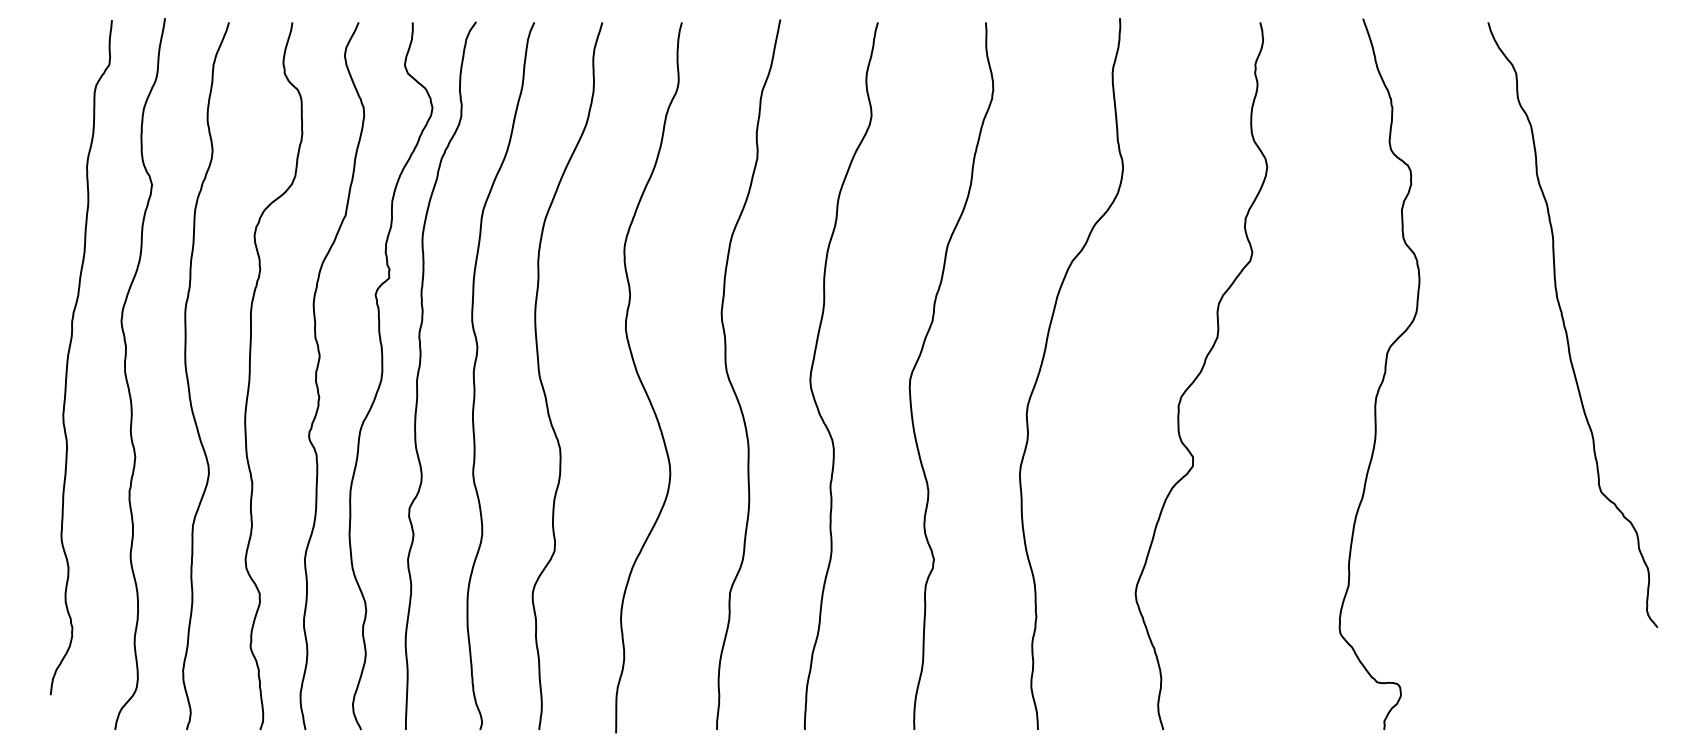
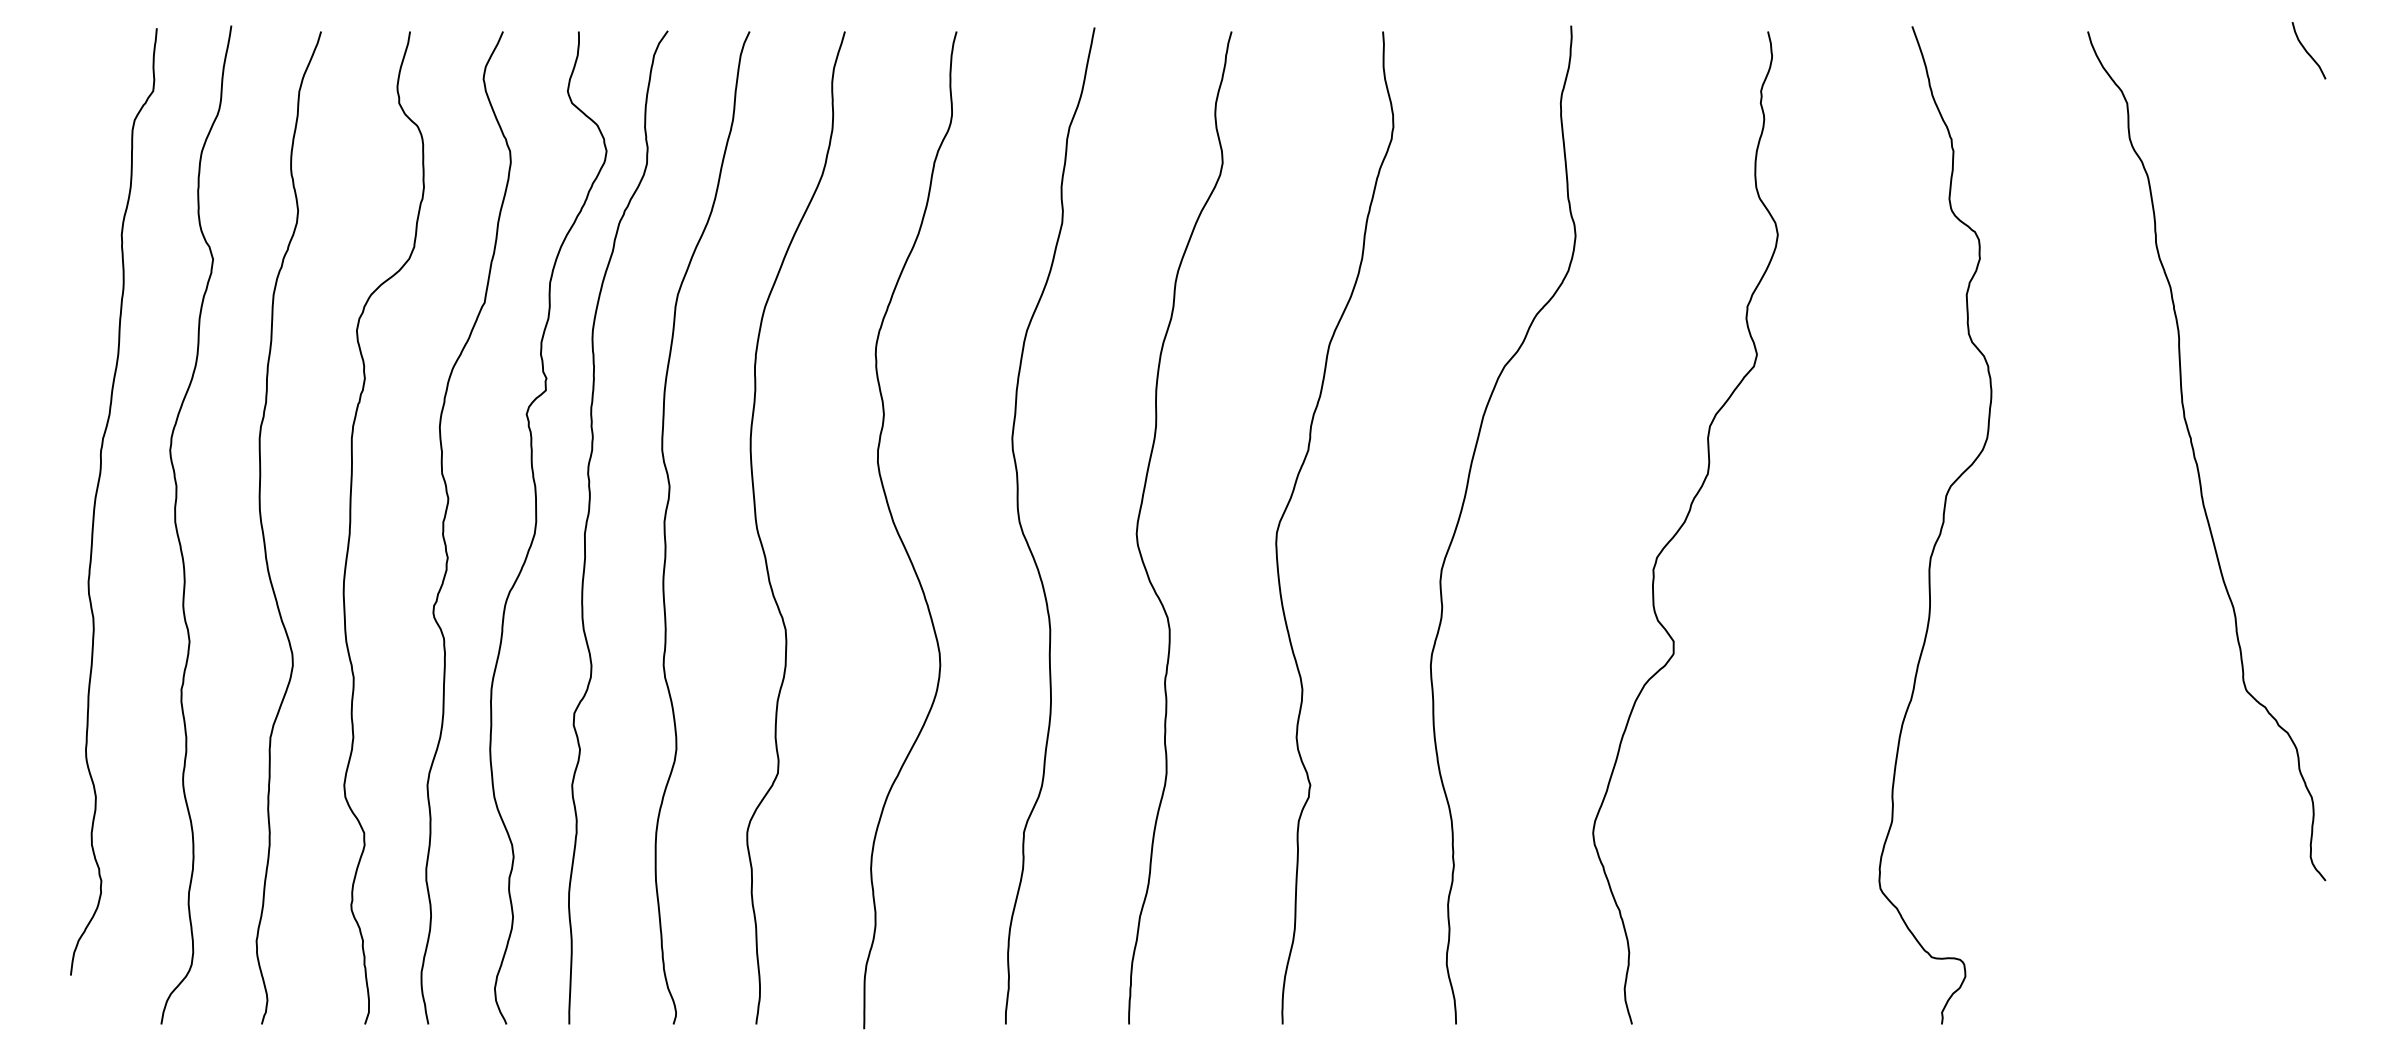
curve: (1644, 36) -> (2307, 51), added

